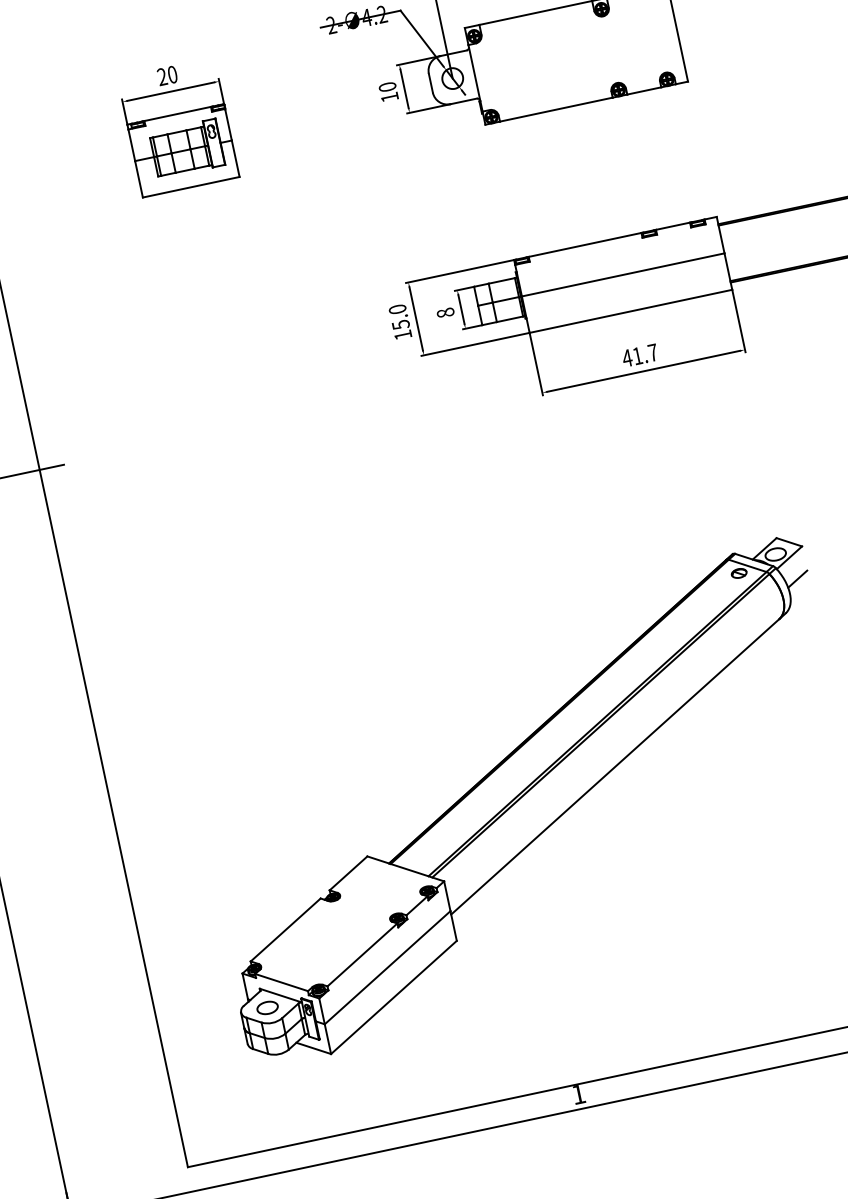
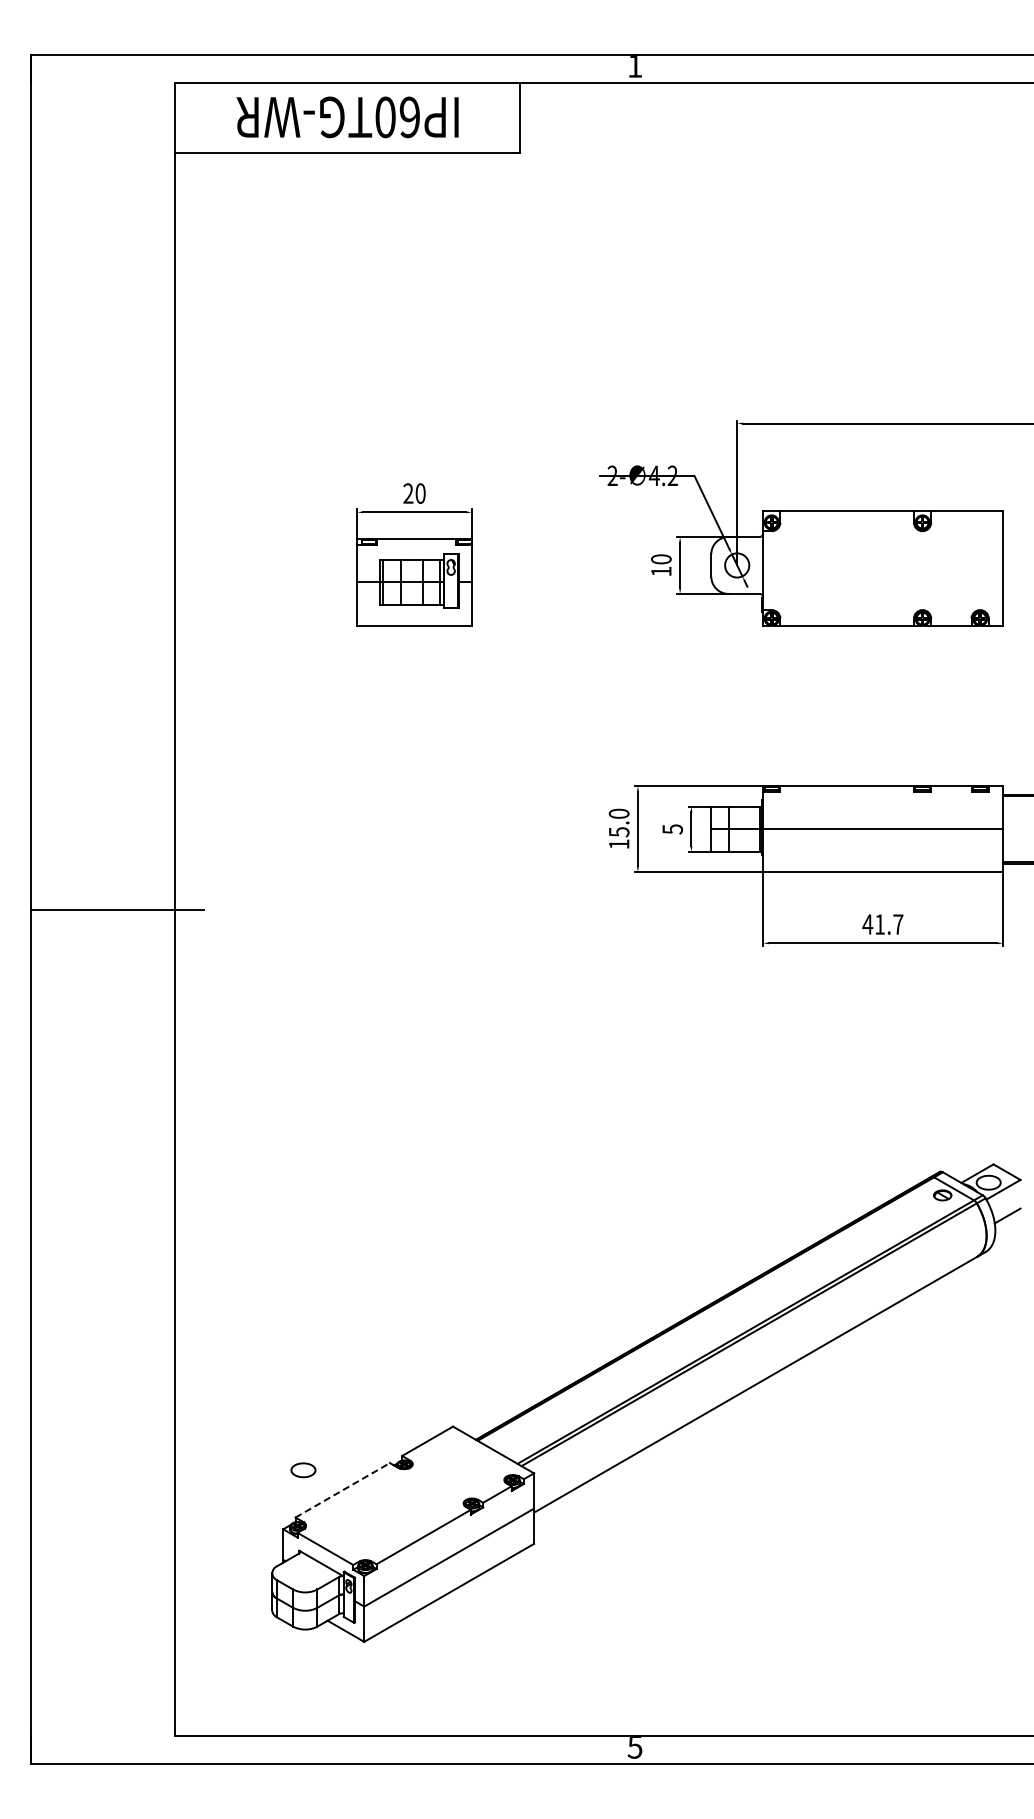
text: (445, 313) -> (672, 829), 8 -> 5
line: (285, 930) -> (342, 1490), solid -> dashed
part: (267, 1008) -> (303, 1470), moved
text: (578, 1094) -> (634, 1747), 1 -> 5

